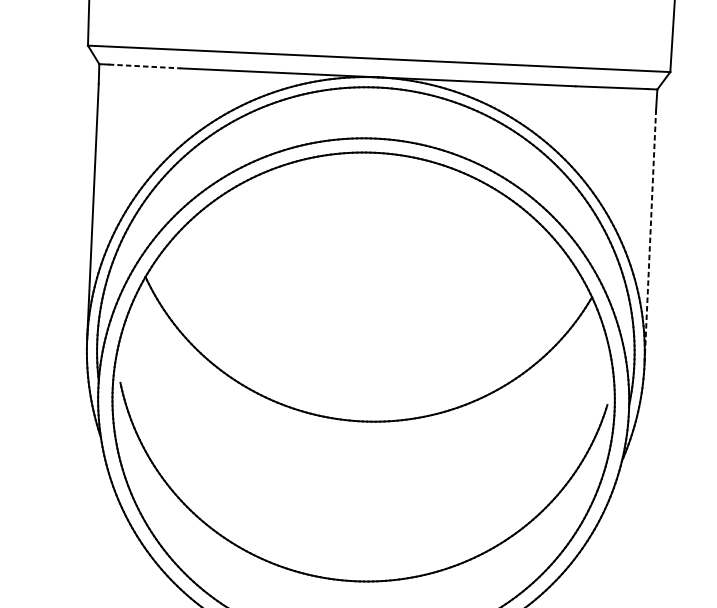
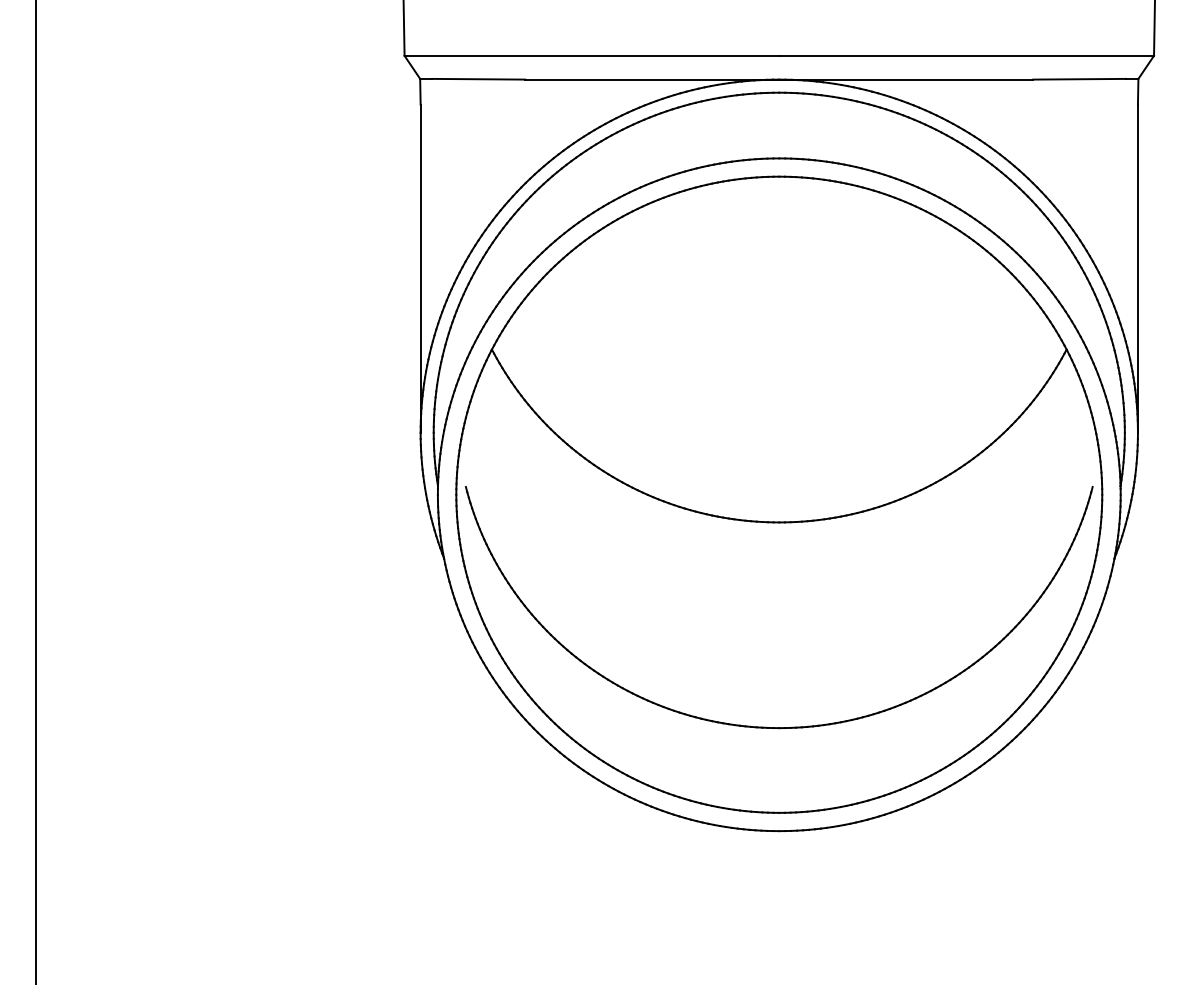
line: (145, 66) -> (479, 79), dashed -> solid
line: (649, 237) -> (1137, 269), dashed -> solid

